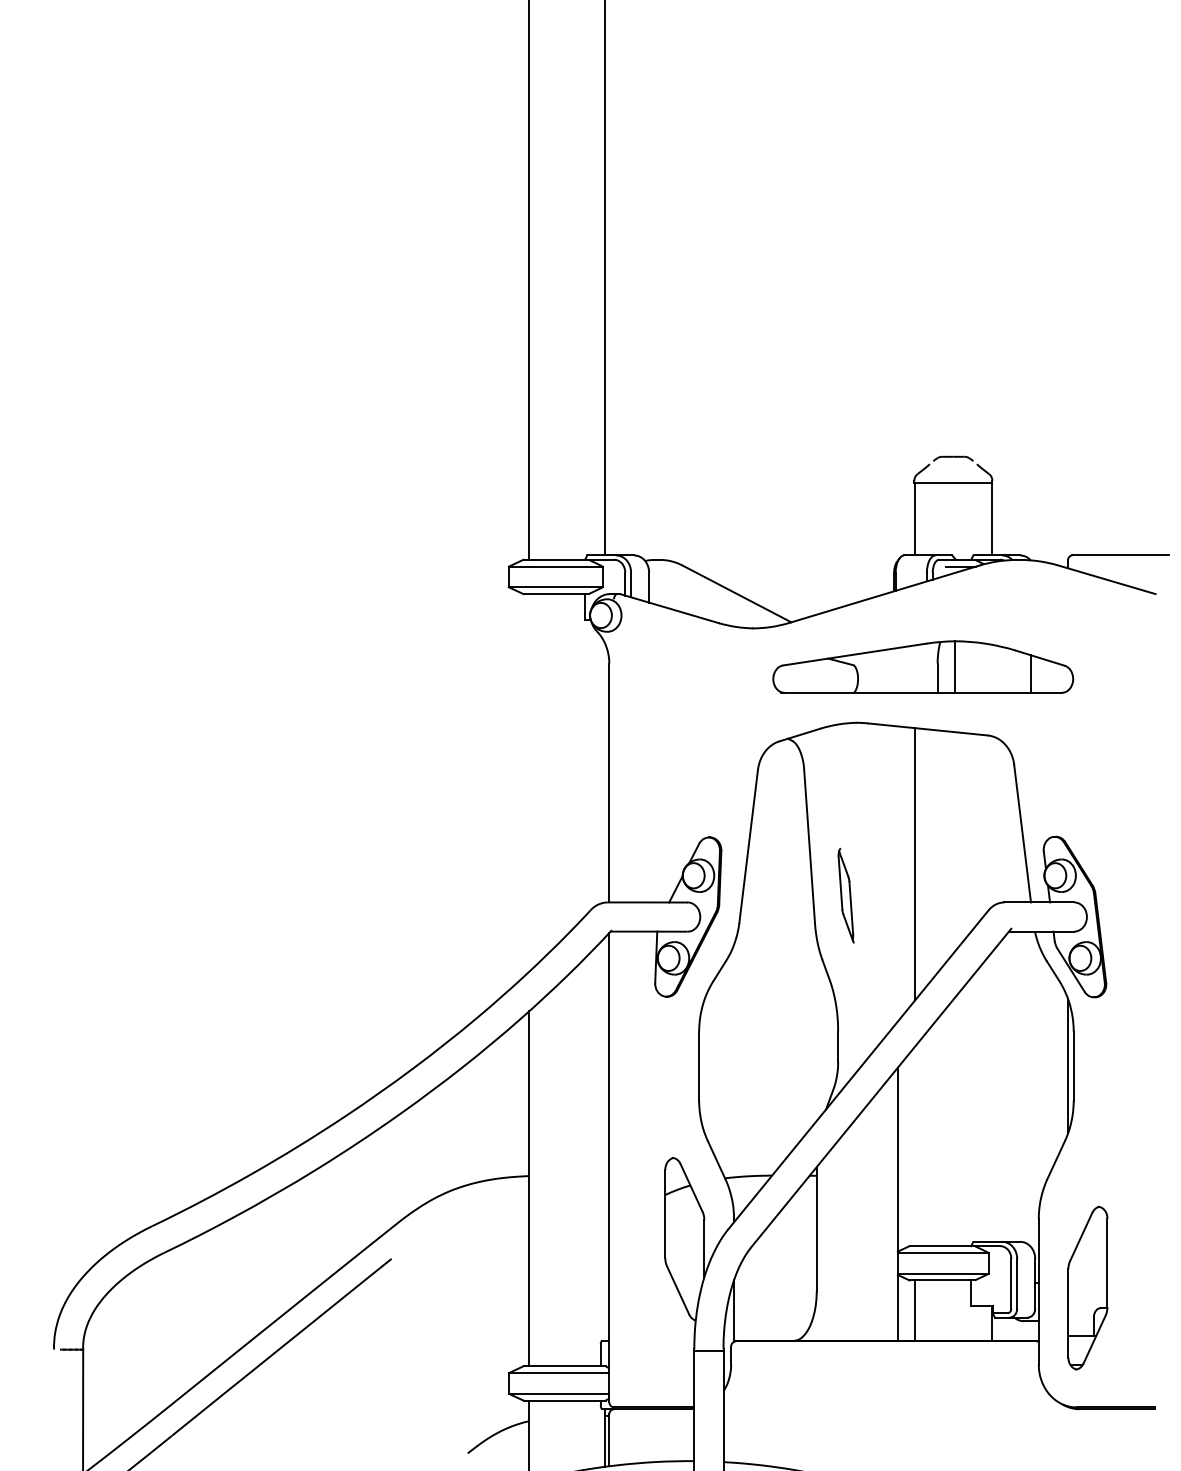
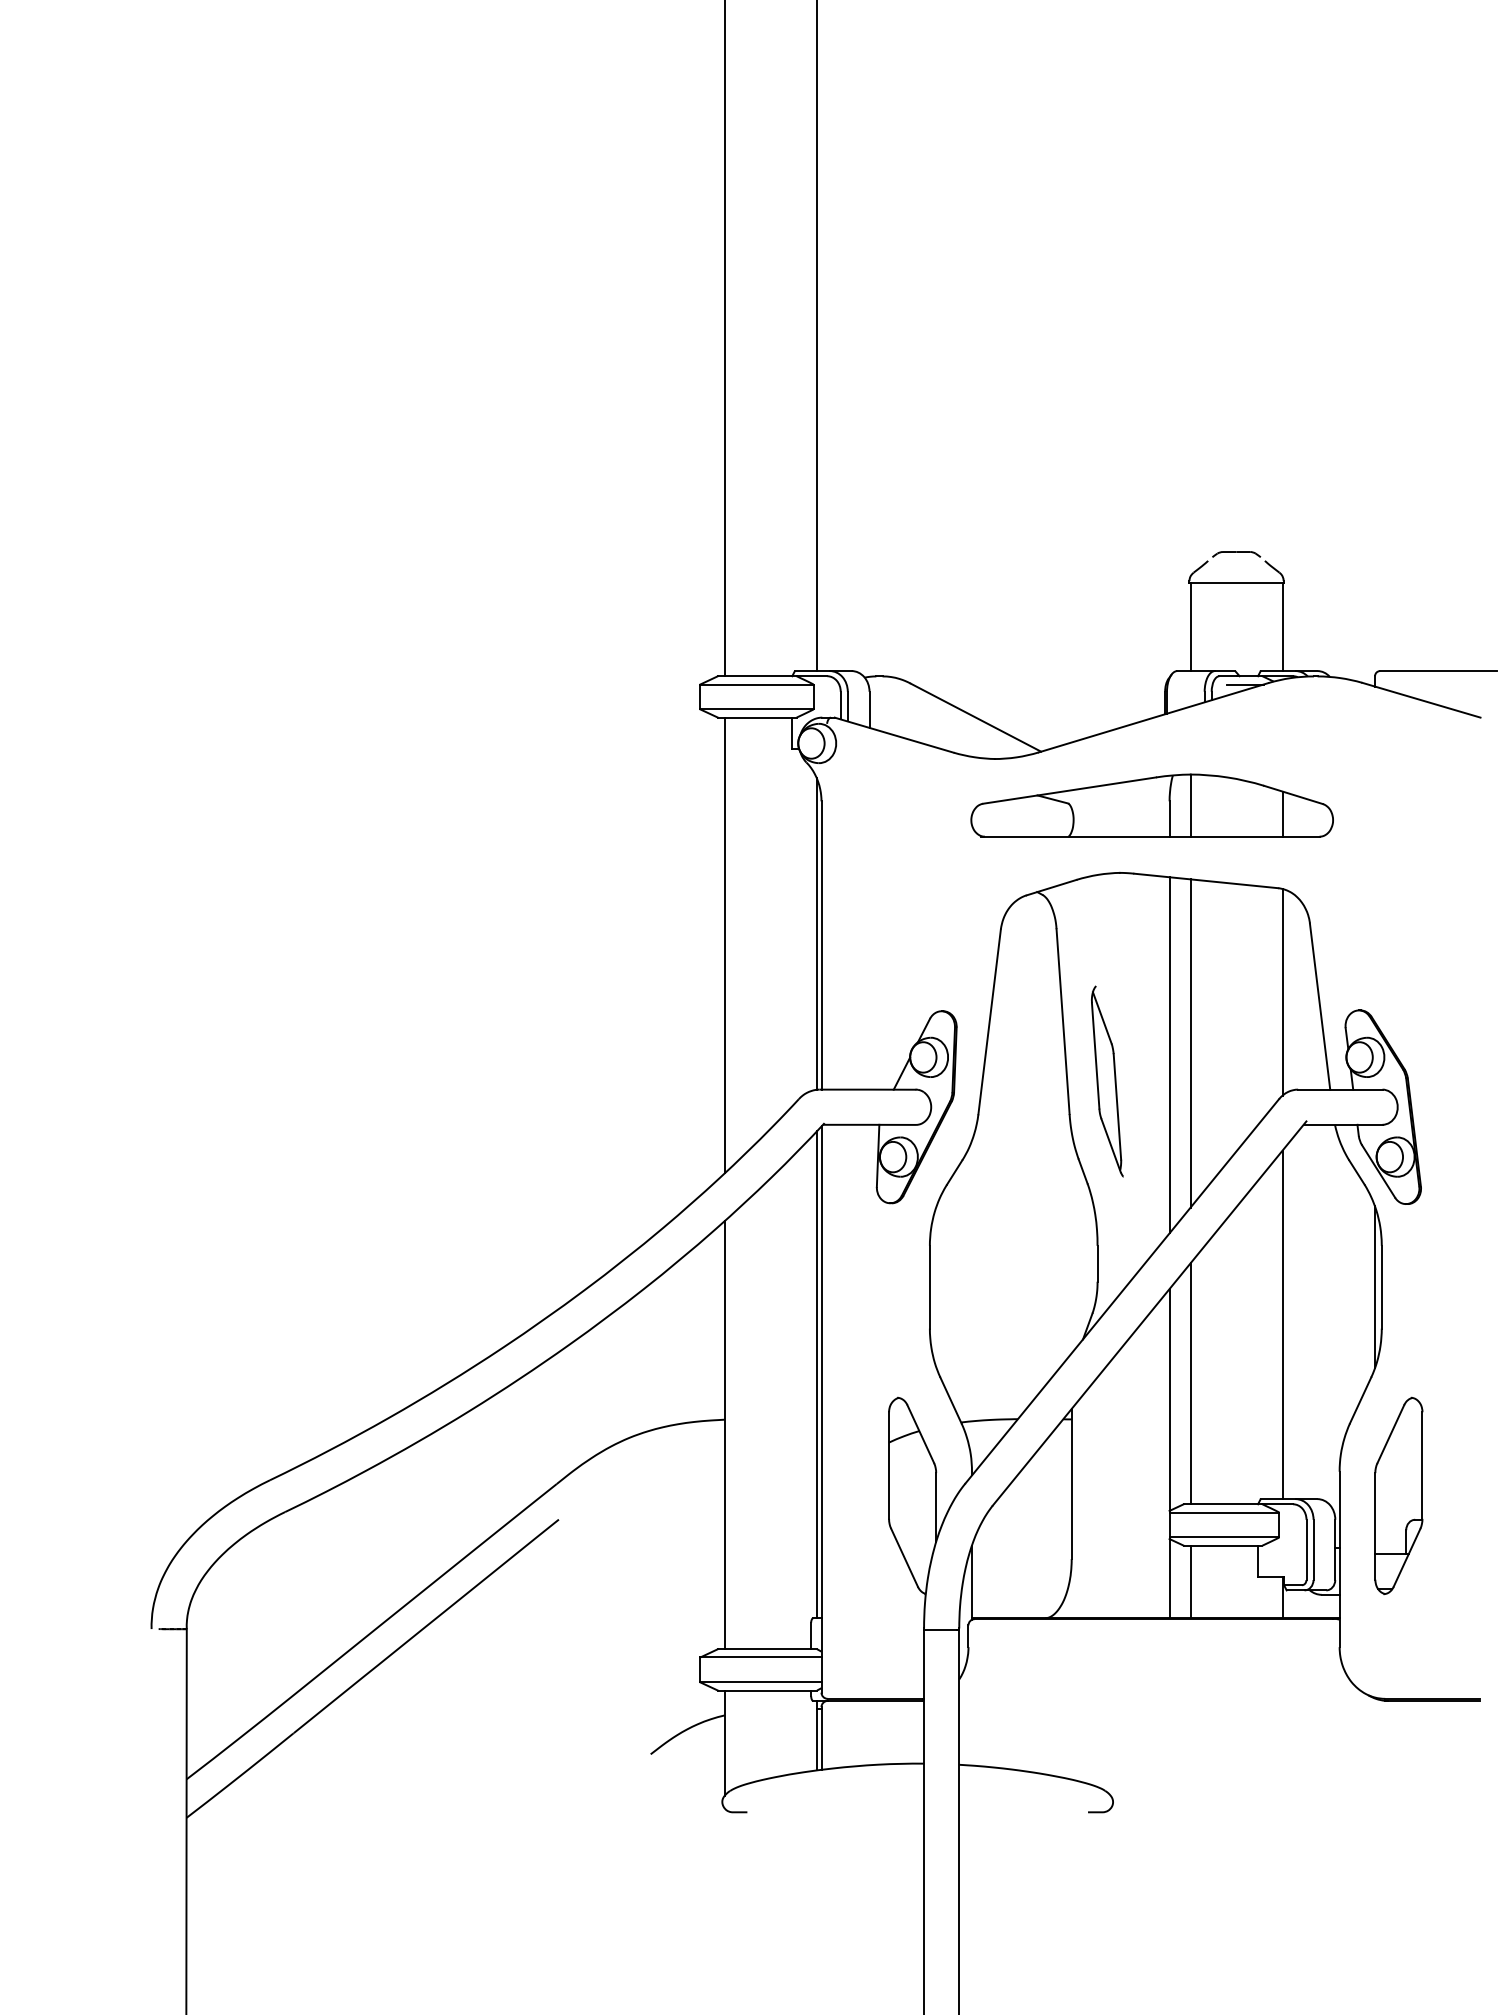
part: (922, 666) -> (1151, 805), moved
line: (605, 773) -> (816, 933), added
line: (528, 782) -> (724, 945), added
line: (991, 821) -> (1282, 992), added
line: (897, 874) -> (1169, 1055), added
part: (846, 895) -> (1107, 1081), size x1.67
line: (991, 1097) -> (1282, 1324), added
line: (605, 1138) -> (816, 1374), added
line: (915, 1146) -> (1190, 1383), added
part: (1087, 1287) -> (1398, 1495), moved

